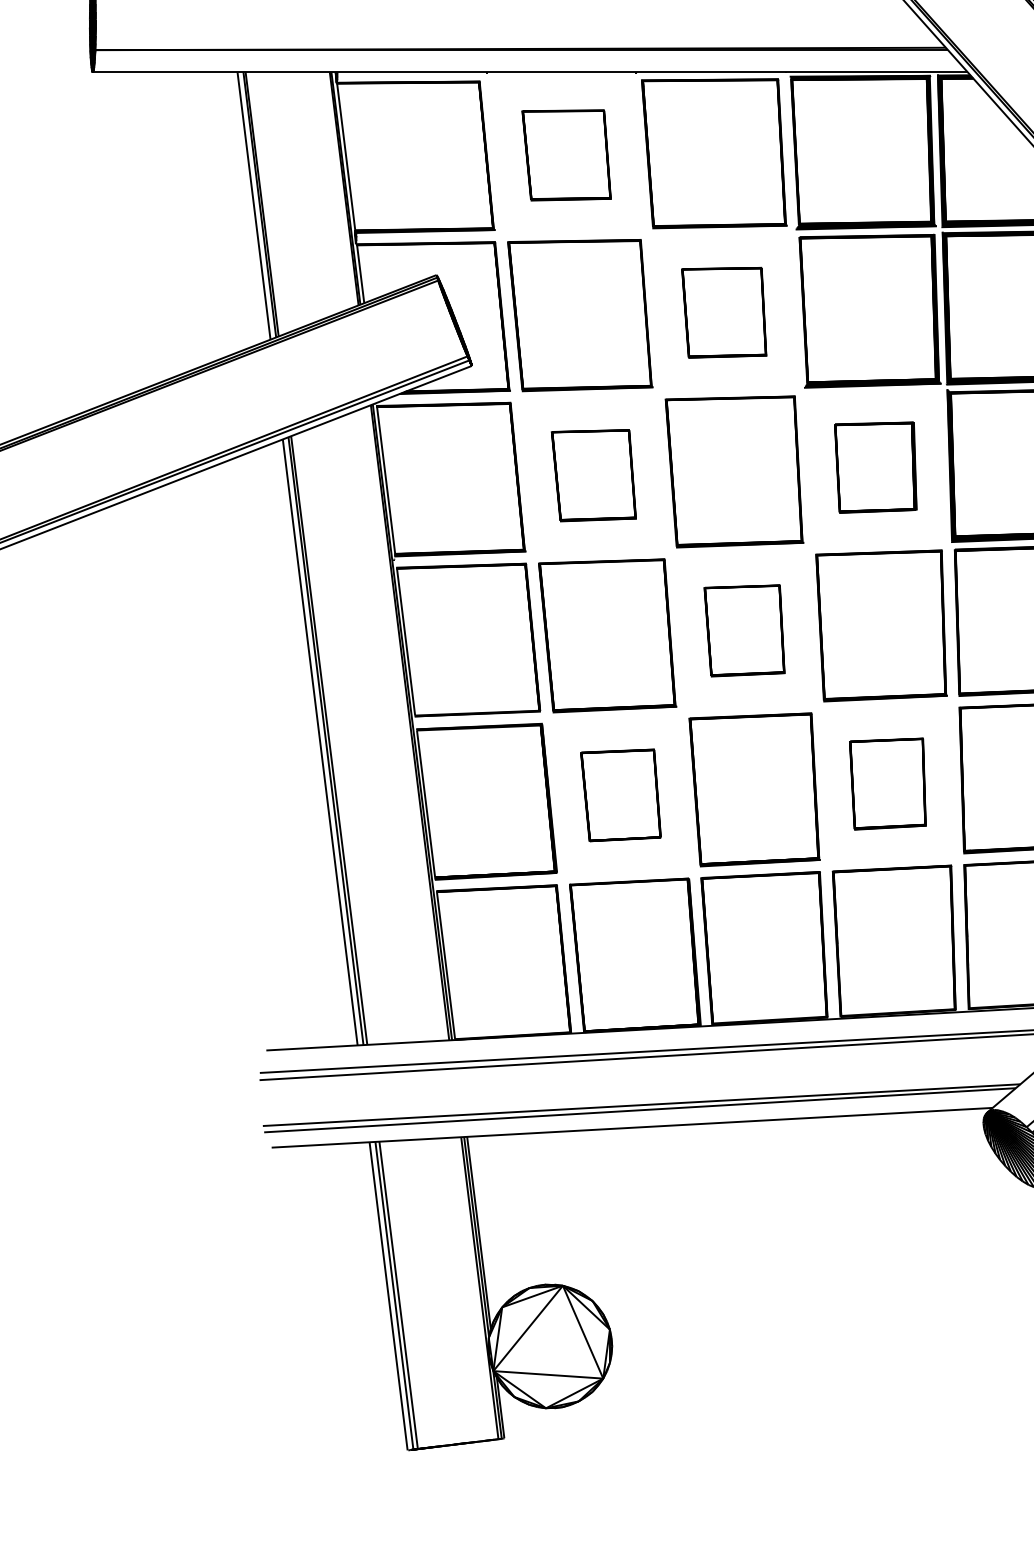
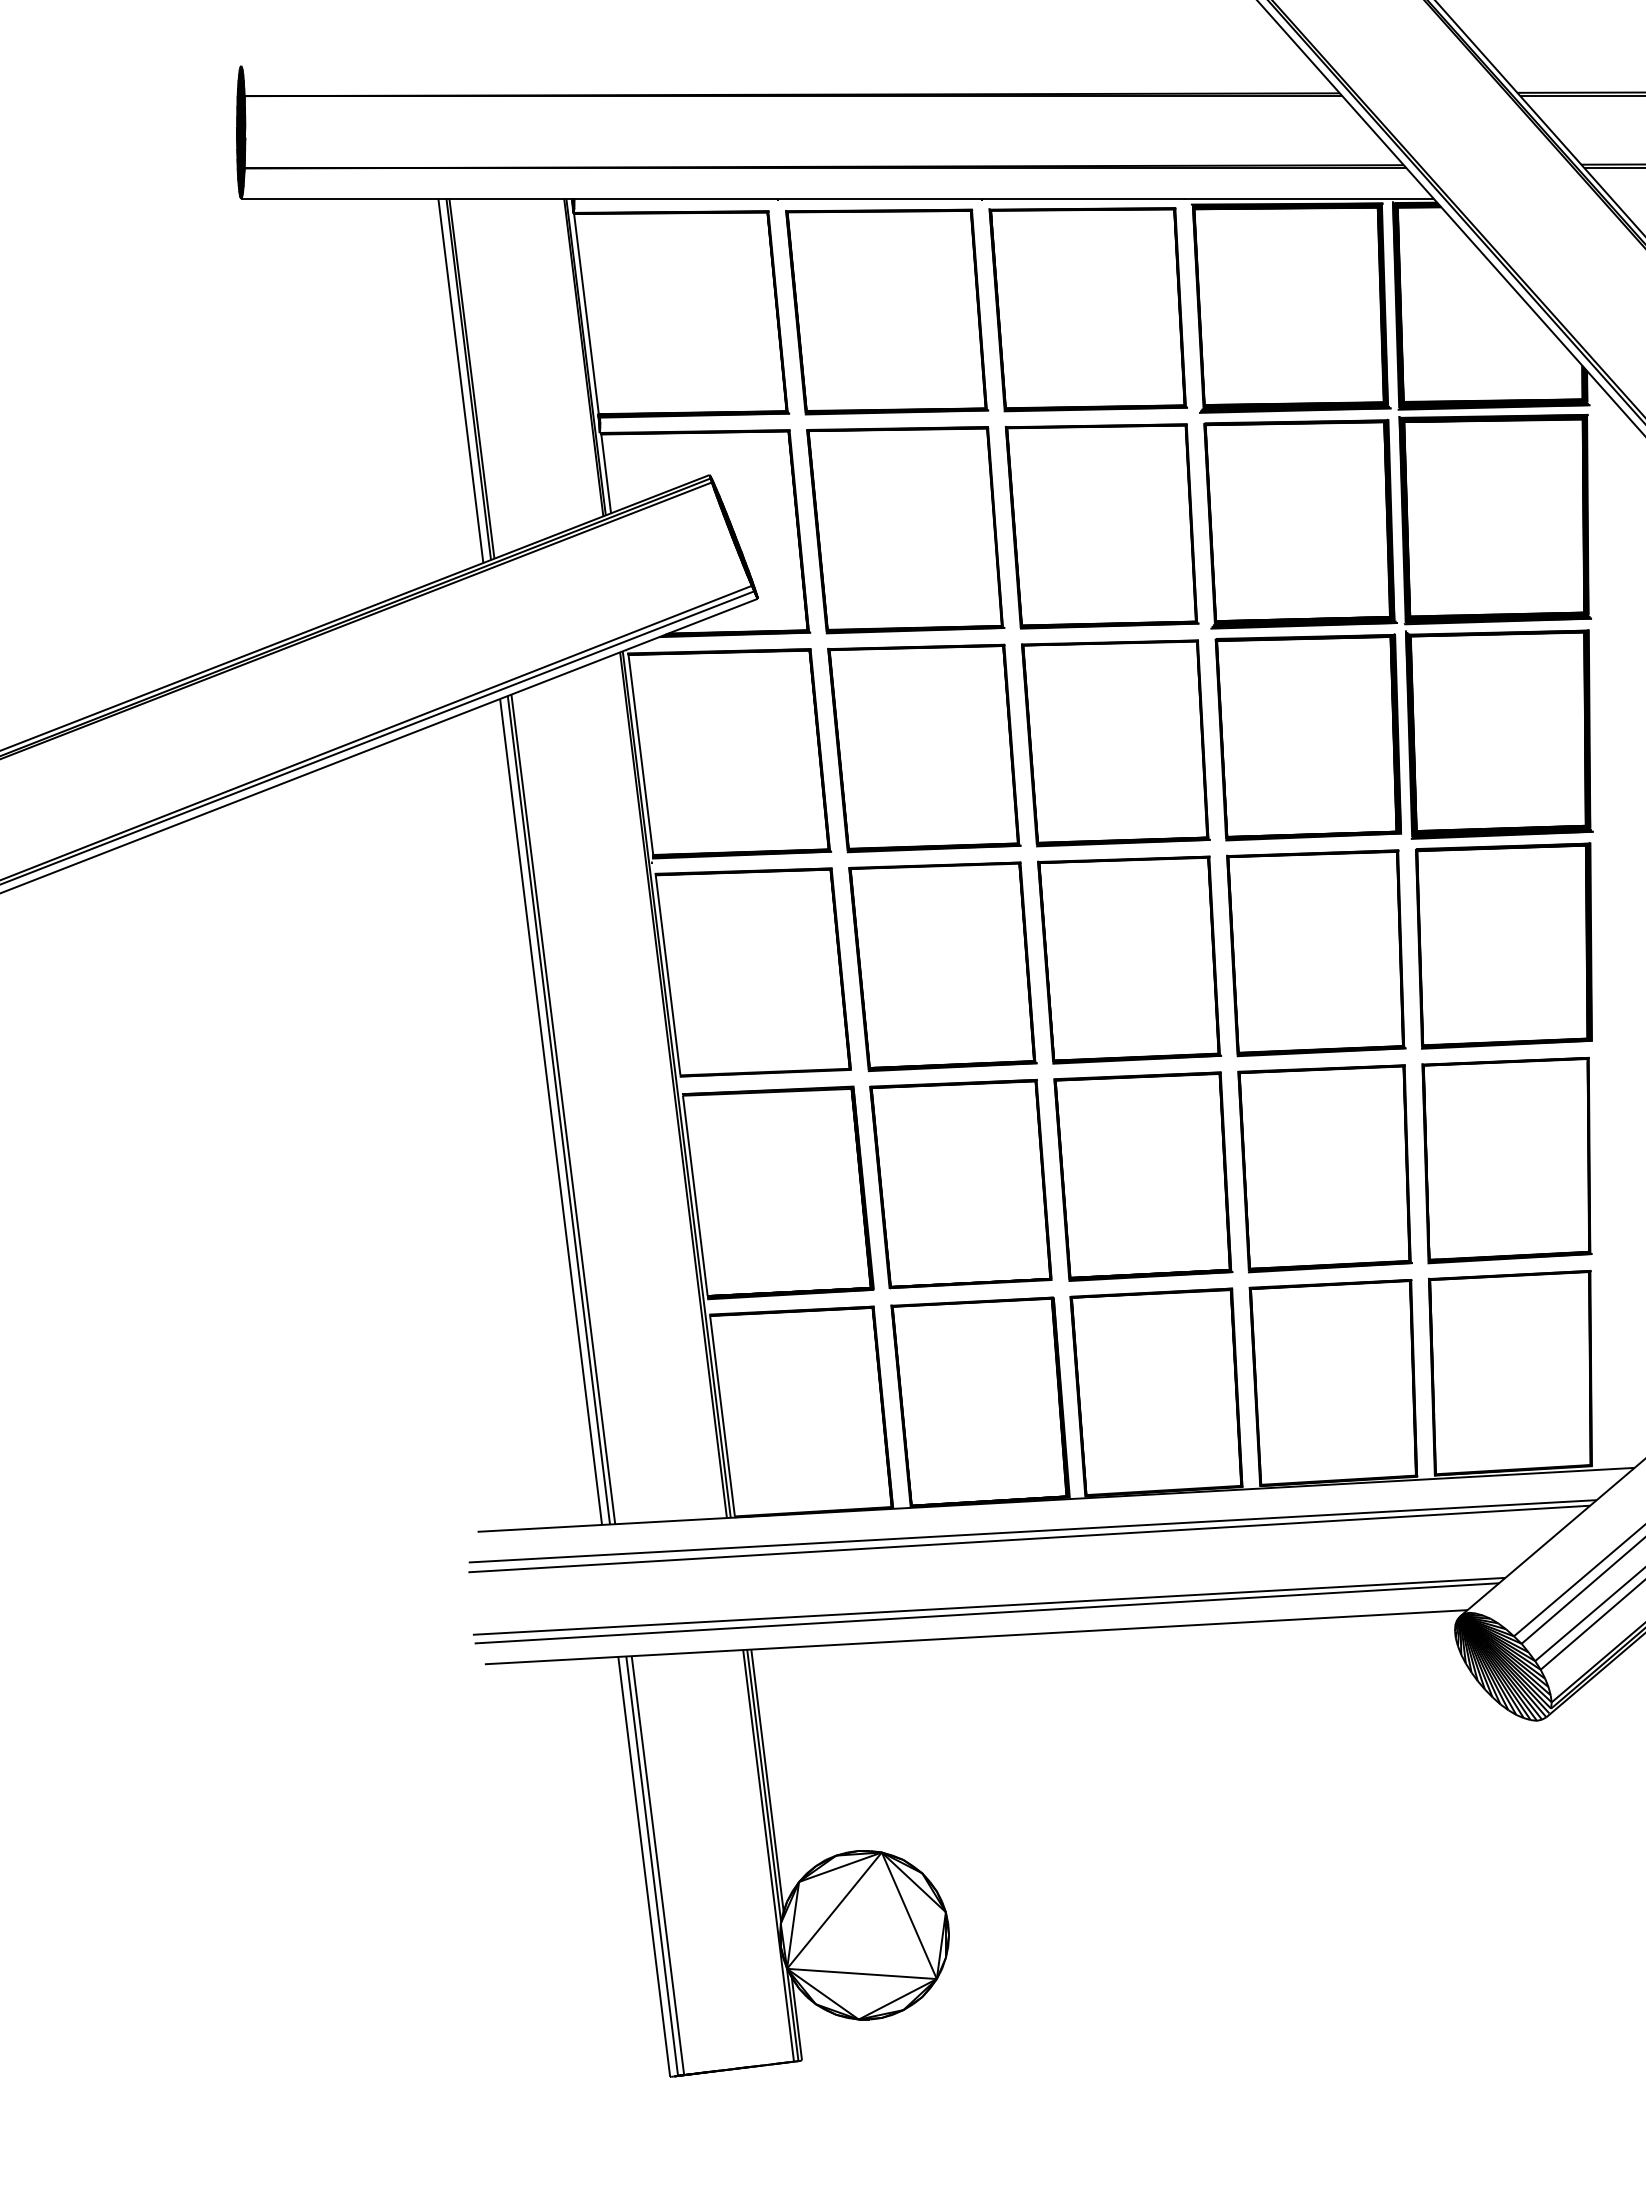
part: (567, 155) -> (887, 311), size x1.67
part: (724, 312) -> (1101, 526), size x1.67
part: (875, 467) -> (1307, 737), size x1.67
part: (594, 475) -> (924, 748), size x1.67
part: (744, 630) -> (1129, 959), size x1.67
part: (887, 783) -> (1324, 1168), size x1.67
part: (620, 795) -> (960, 1184), size x1.67

